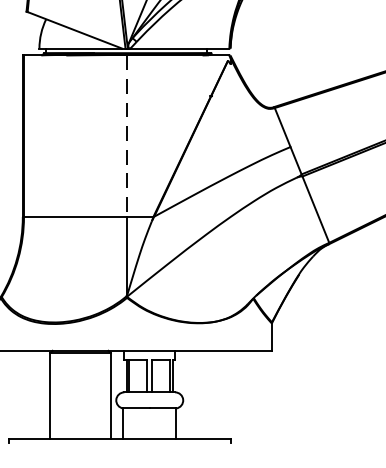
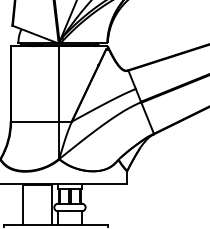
line: (127, 135) -> (59, 83), dashed -> solid

